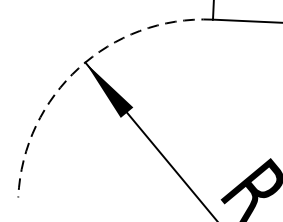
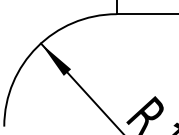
arc: (79, 68) -> (37, 47), dashed -> solid

